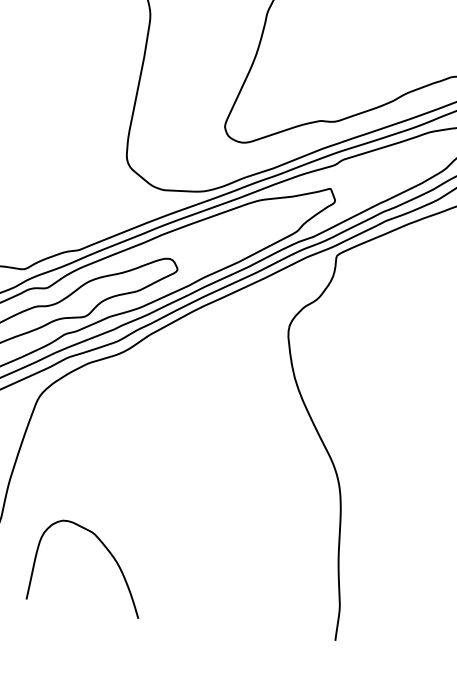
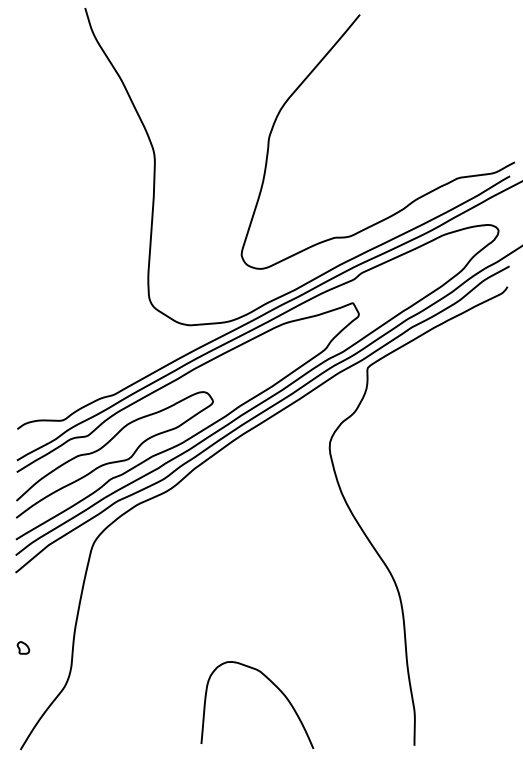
curve: (104, 547) -> (271, 683), moved

